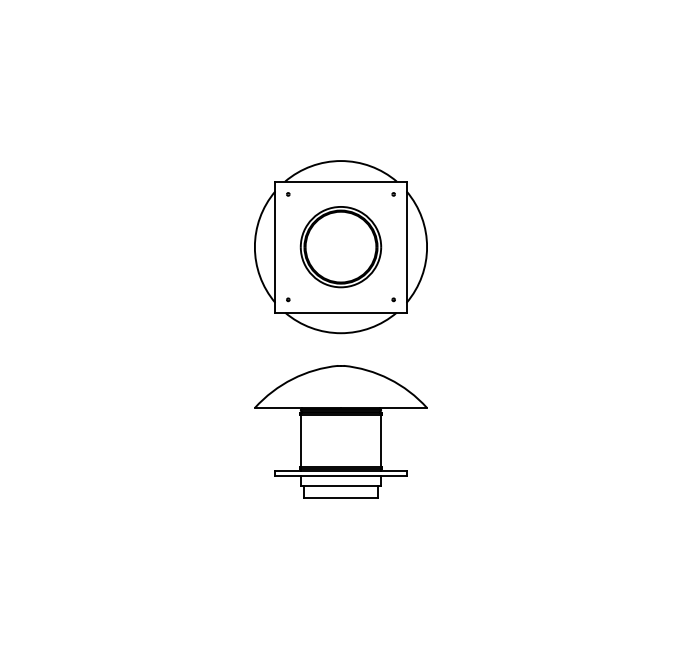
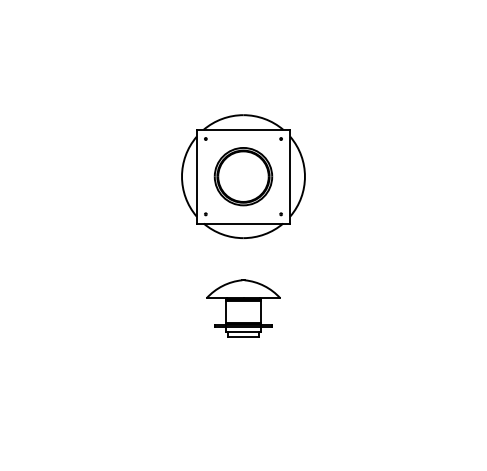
part: (341, 431) -> (243, 308), size x0.6

